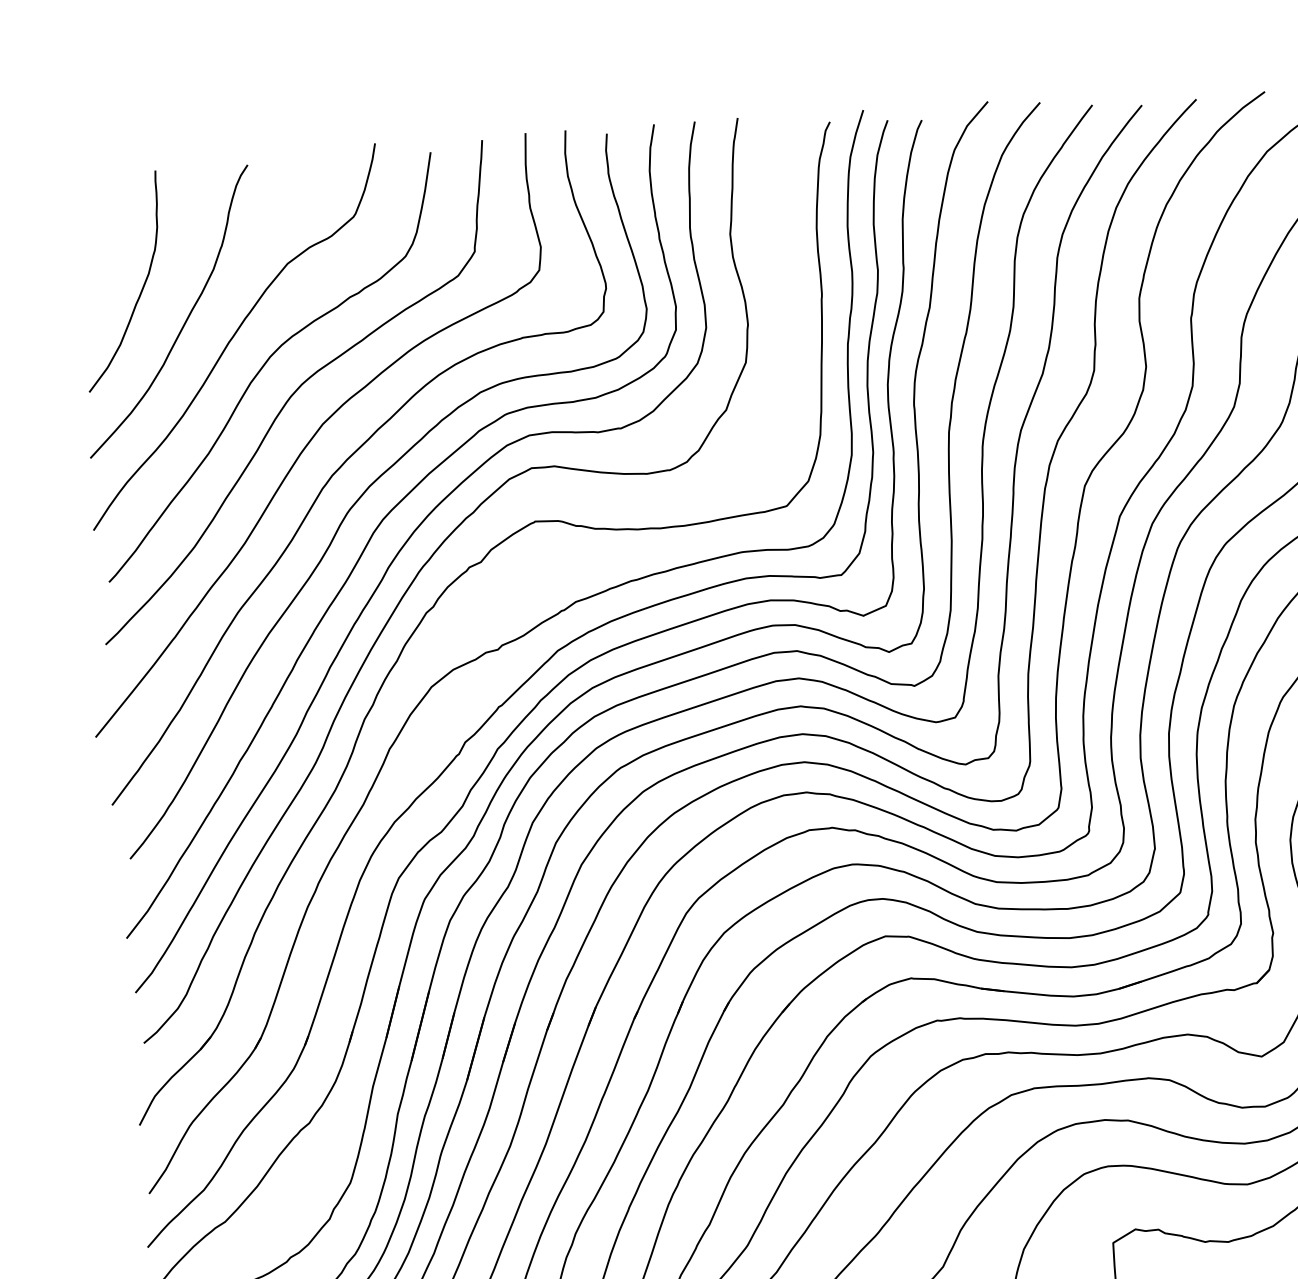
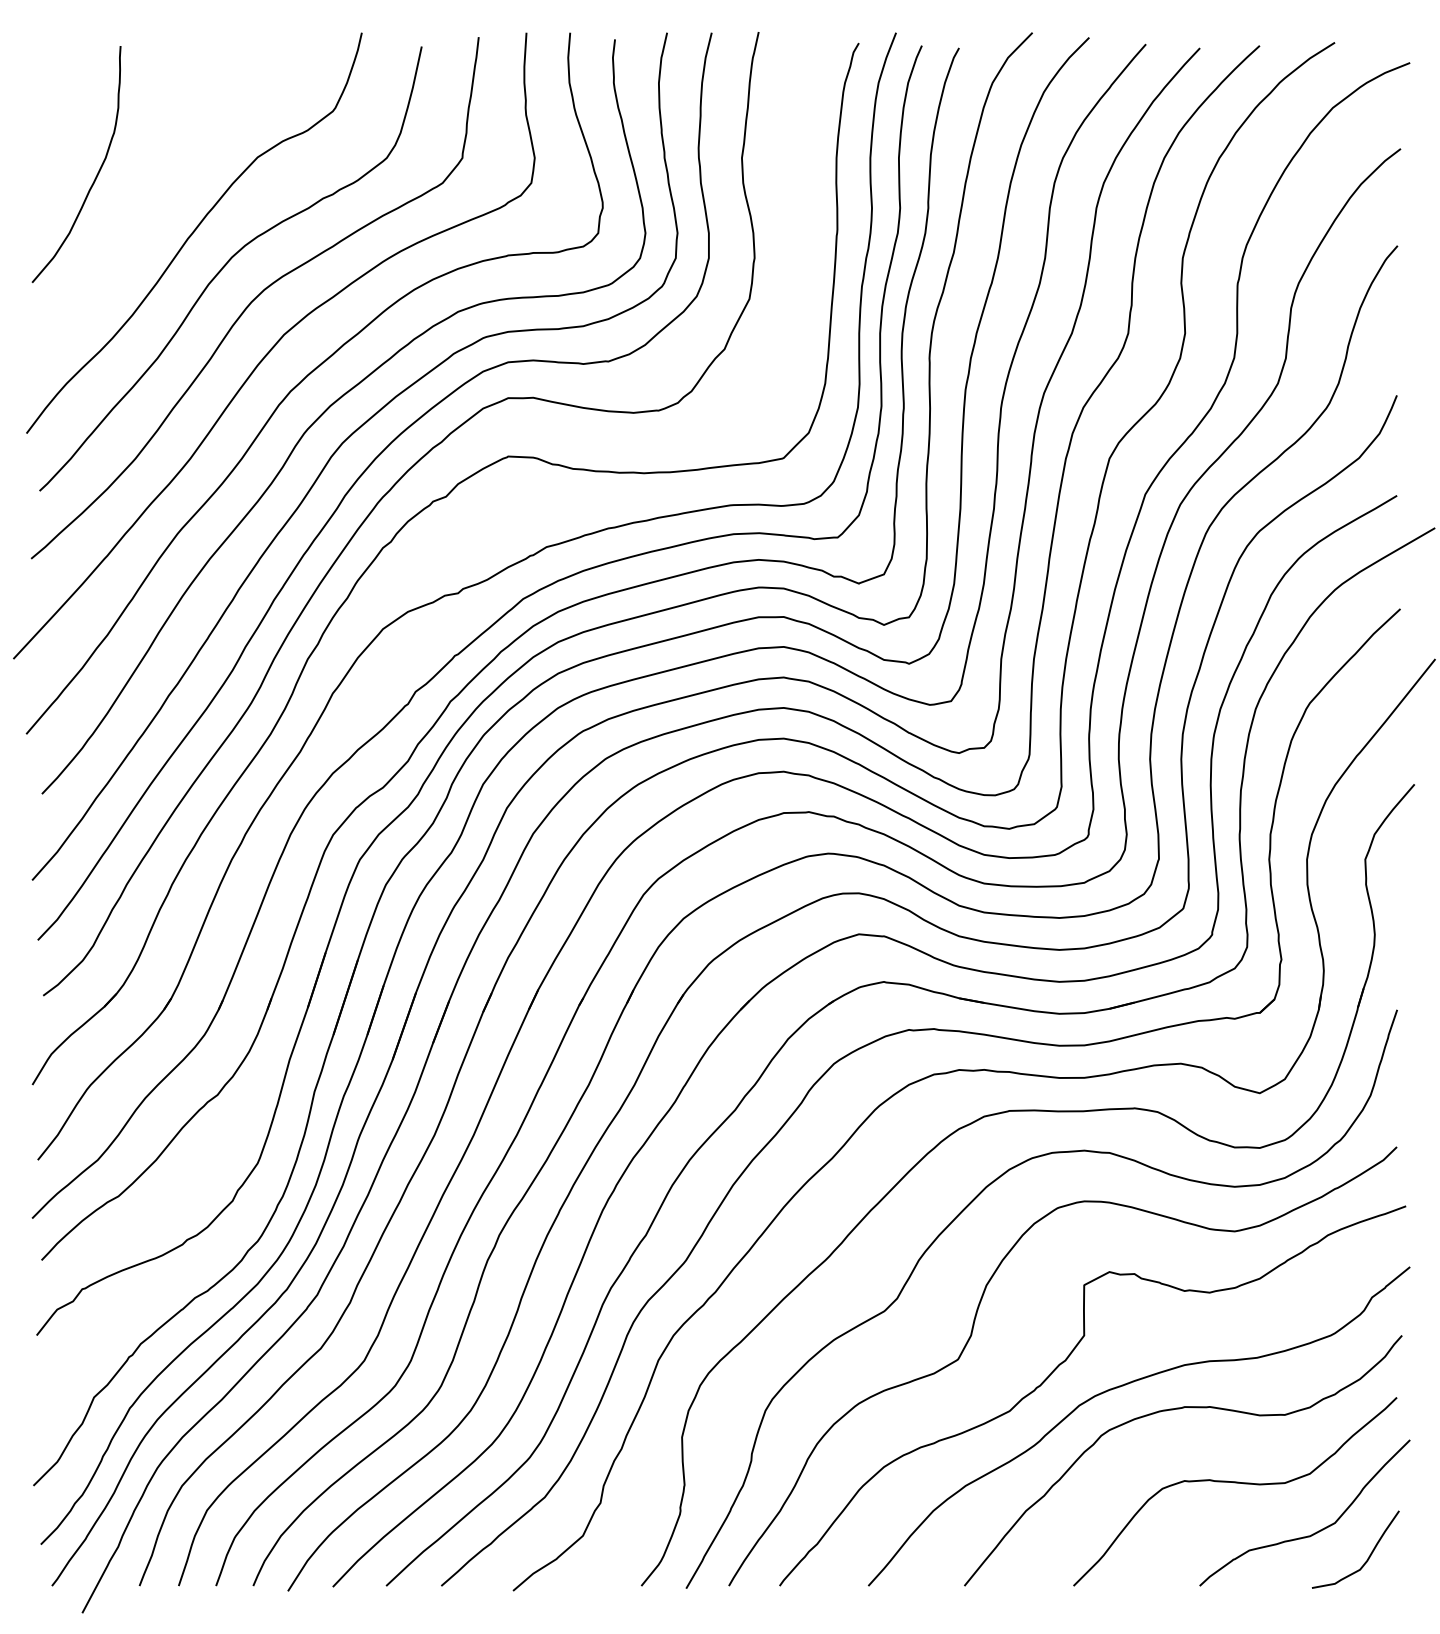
curve: (184, 321) -> (141, 212), removed

